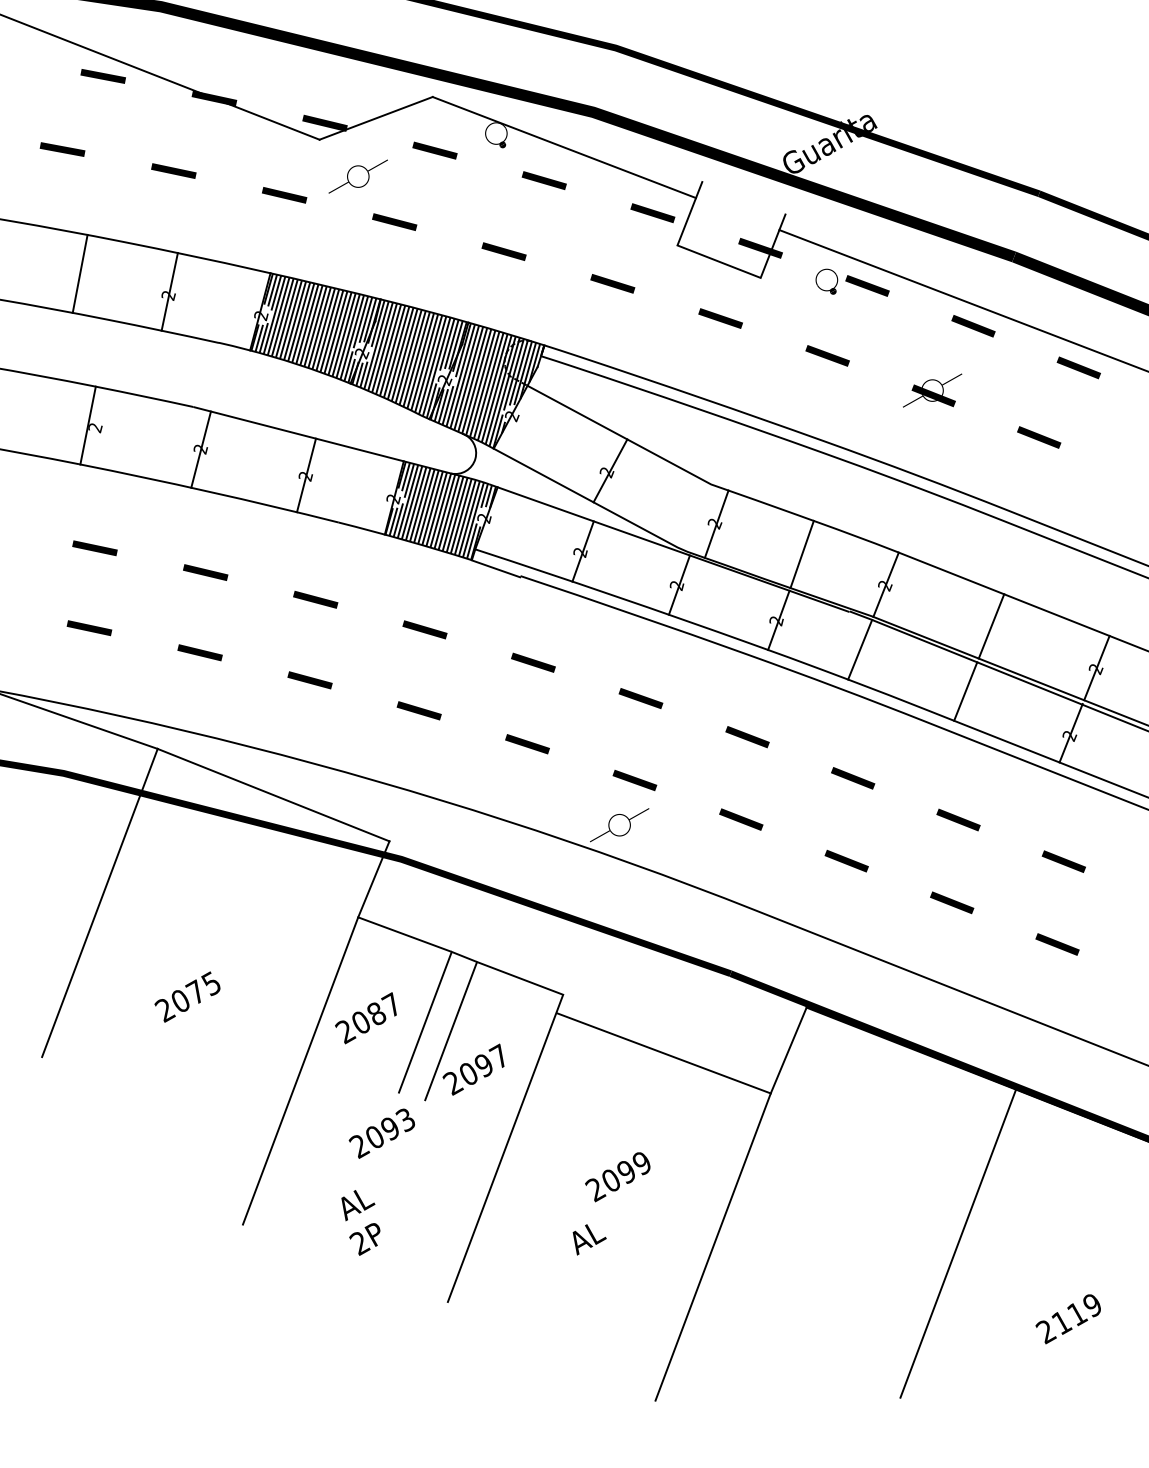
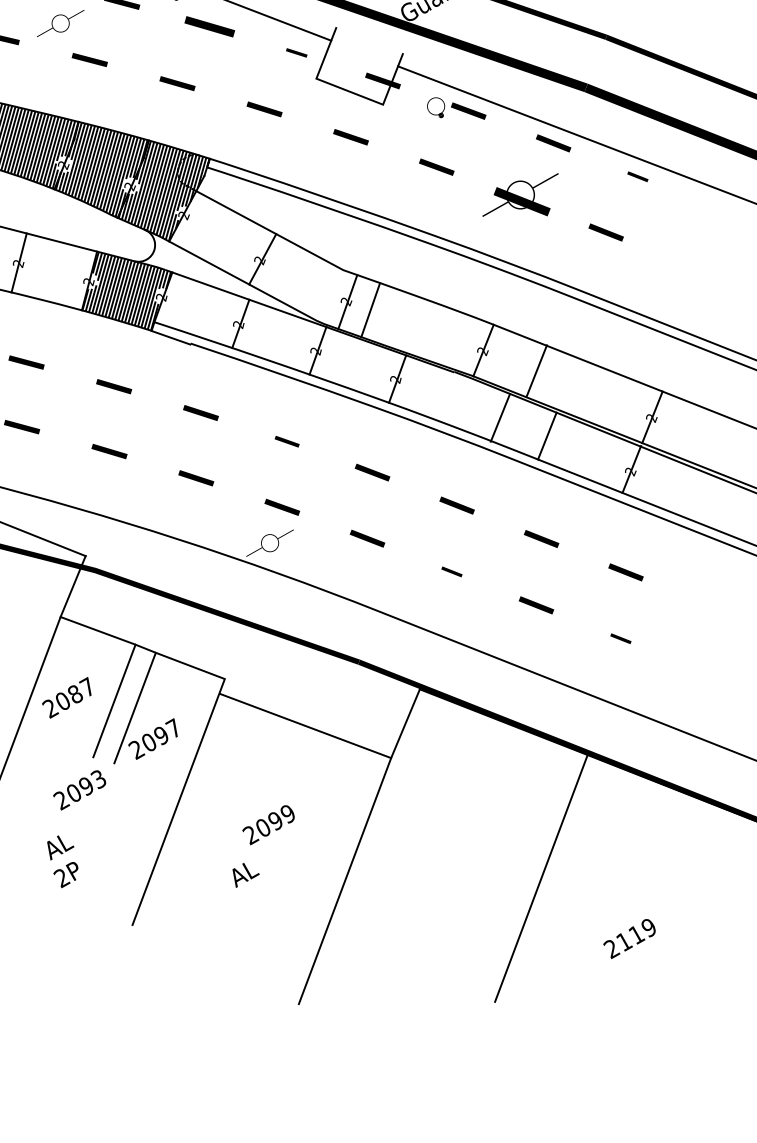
part: (543, 180) -> (209, 26), size x1.4
part: (652, 213) -> (296, 53), size x0.6
part: (1078, 367) -> (637, 176), size x0.6
part: (932, 390) -> (520, 194), size x1.6
line: (801, 554) -> (370, 310), moved
line: (991, 626) -> (536, 371), moved
line: (860, 649) -> (500, 417), moved
part: (640, 698) -> (286, 441), size x0.7
part: (846, 860) -> (451, 571), size x0.6
part: (1057, 944) -> (620, 638), size x0.6

